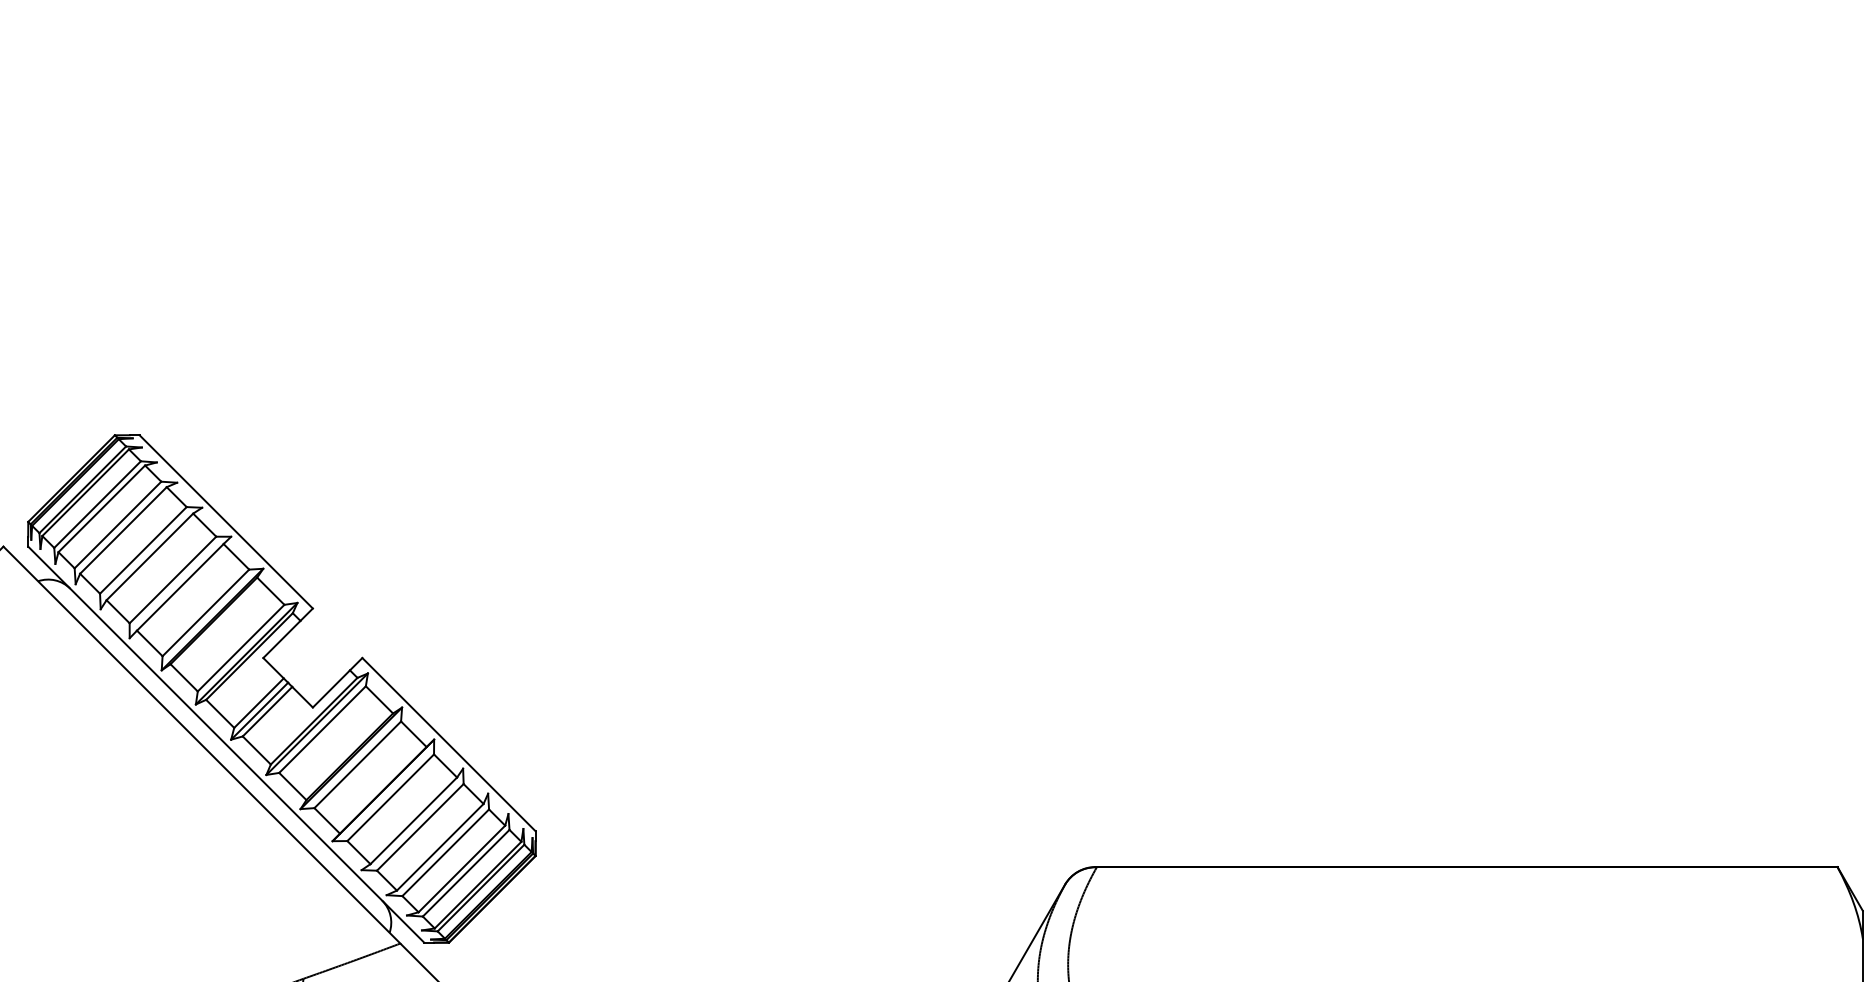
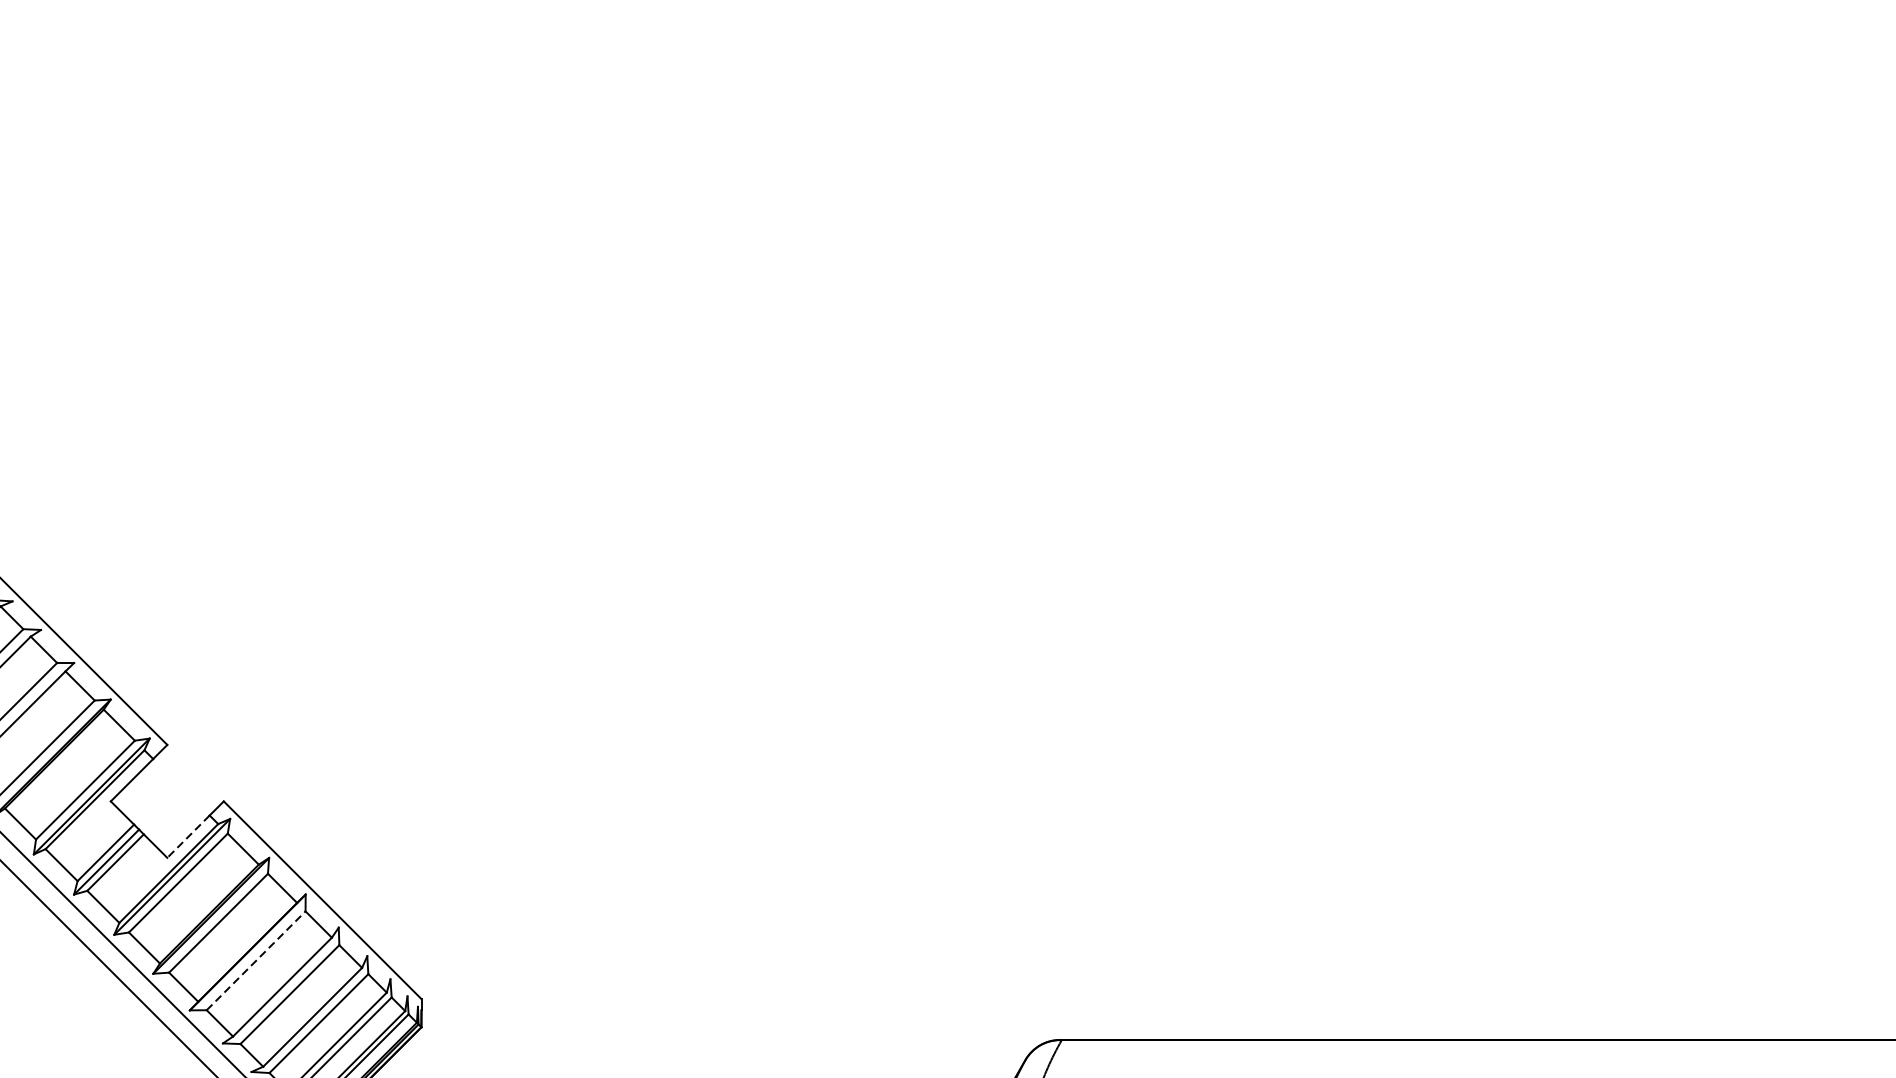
line: (331, 689) -> (188, 837), solid -> dashed
line: (391, 797) -> (257, 960), solid -> dashed

